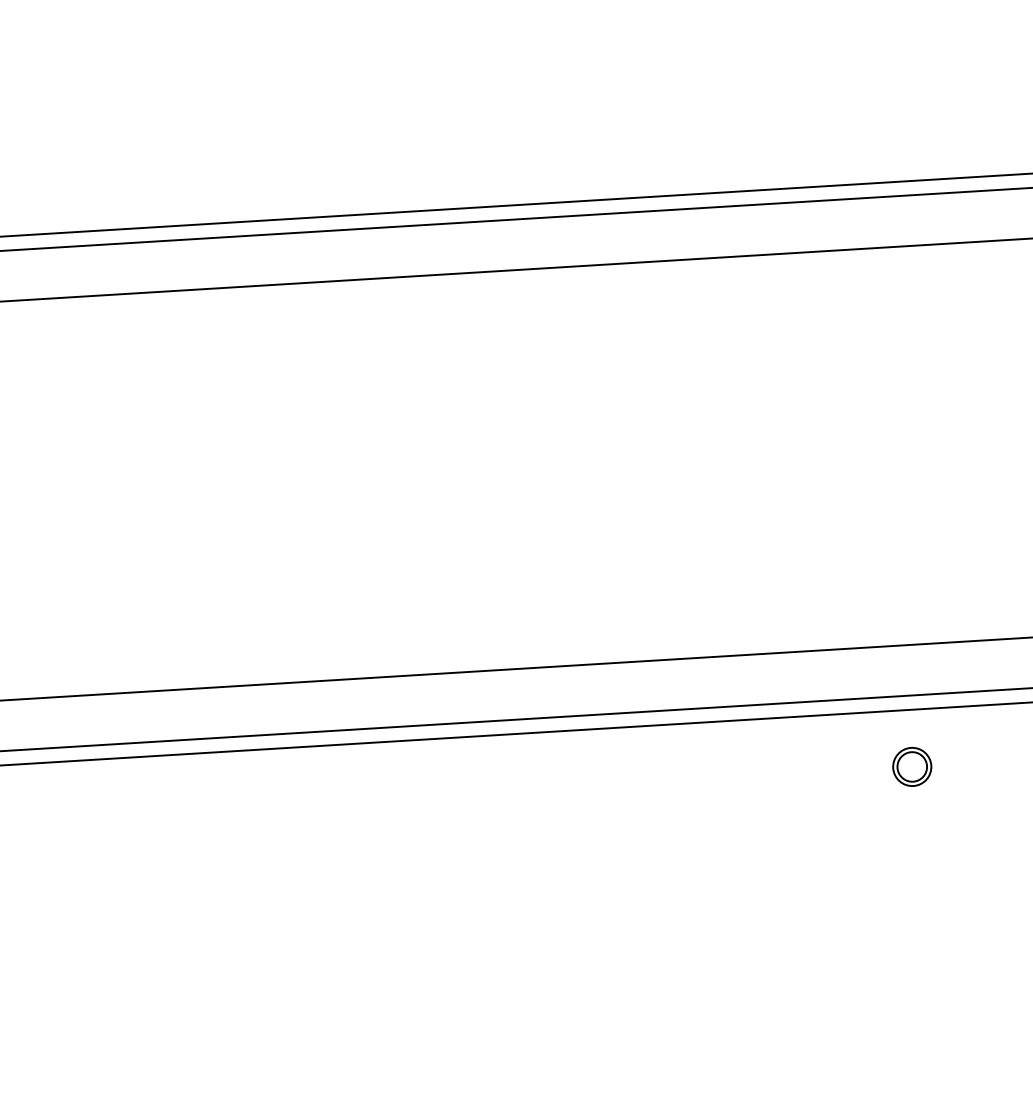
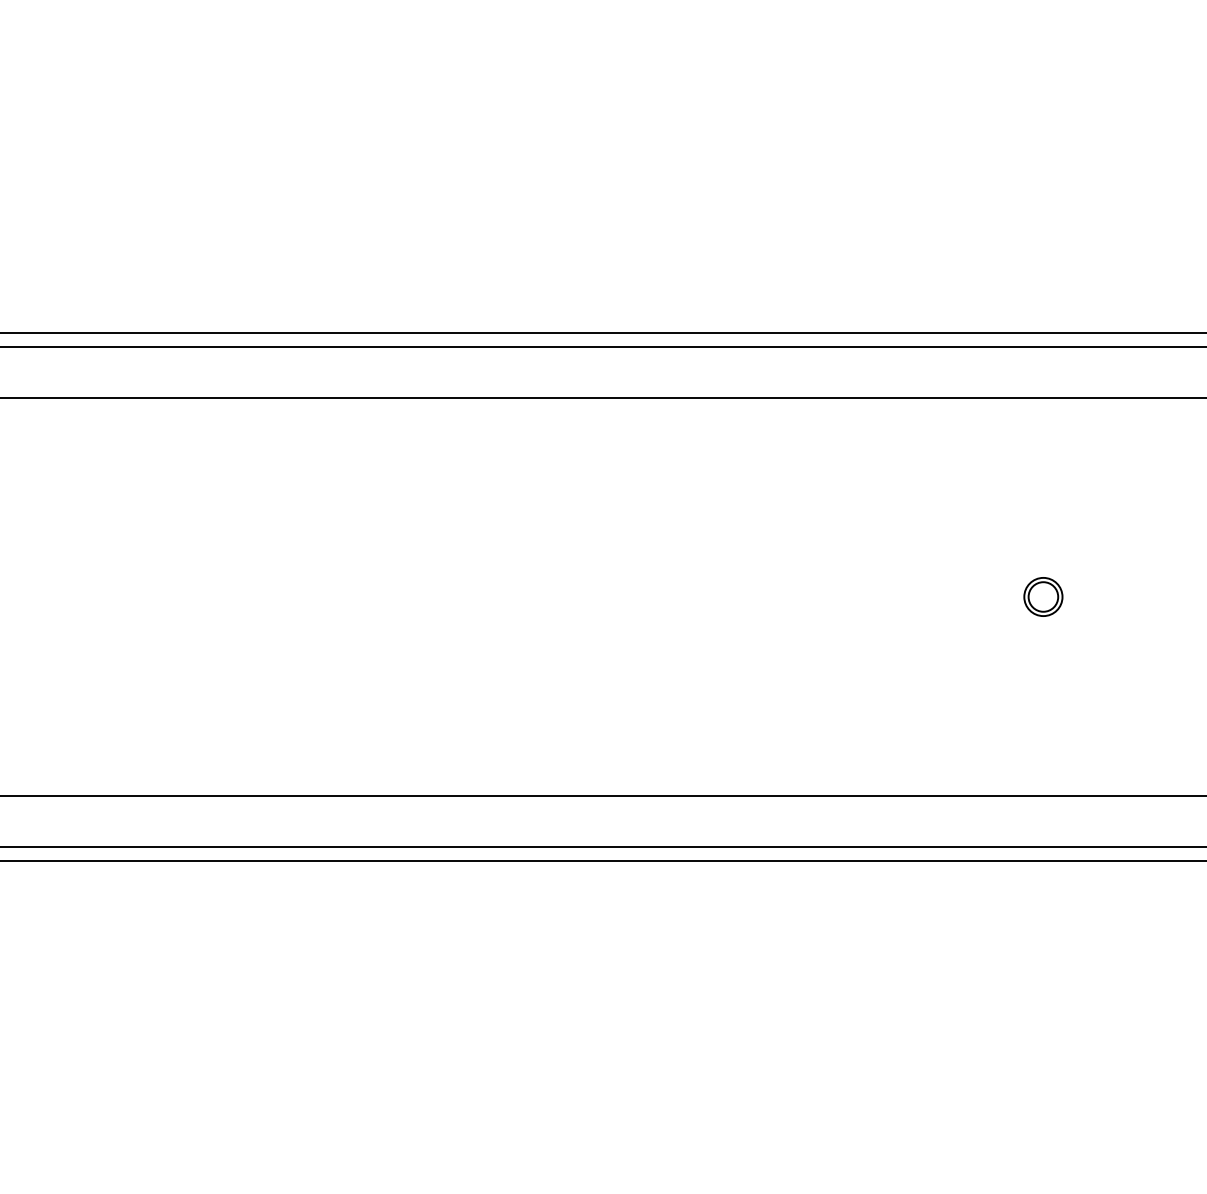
part: (912, 766) -> (1043, 596), moved

